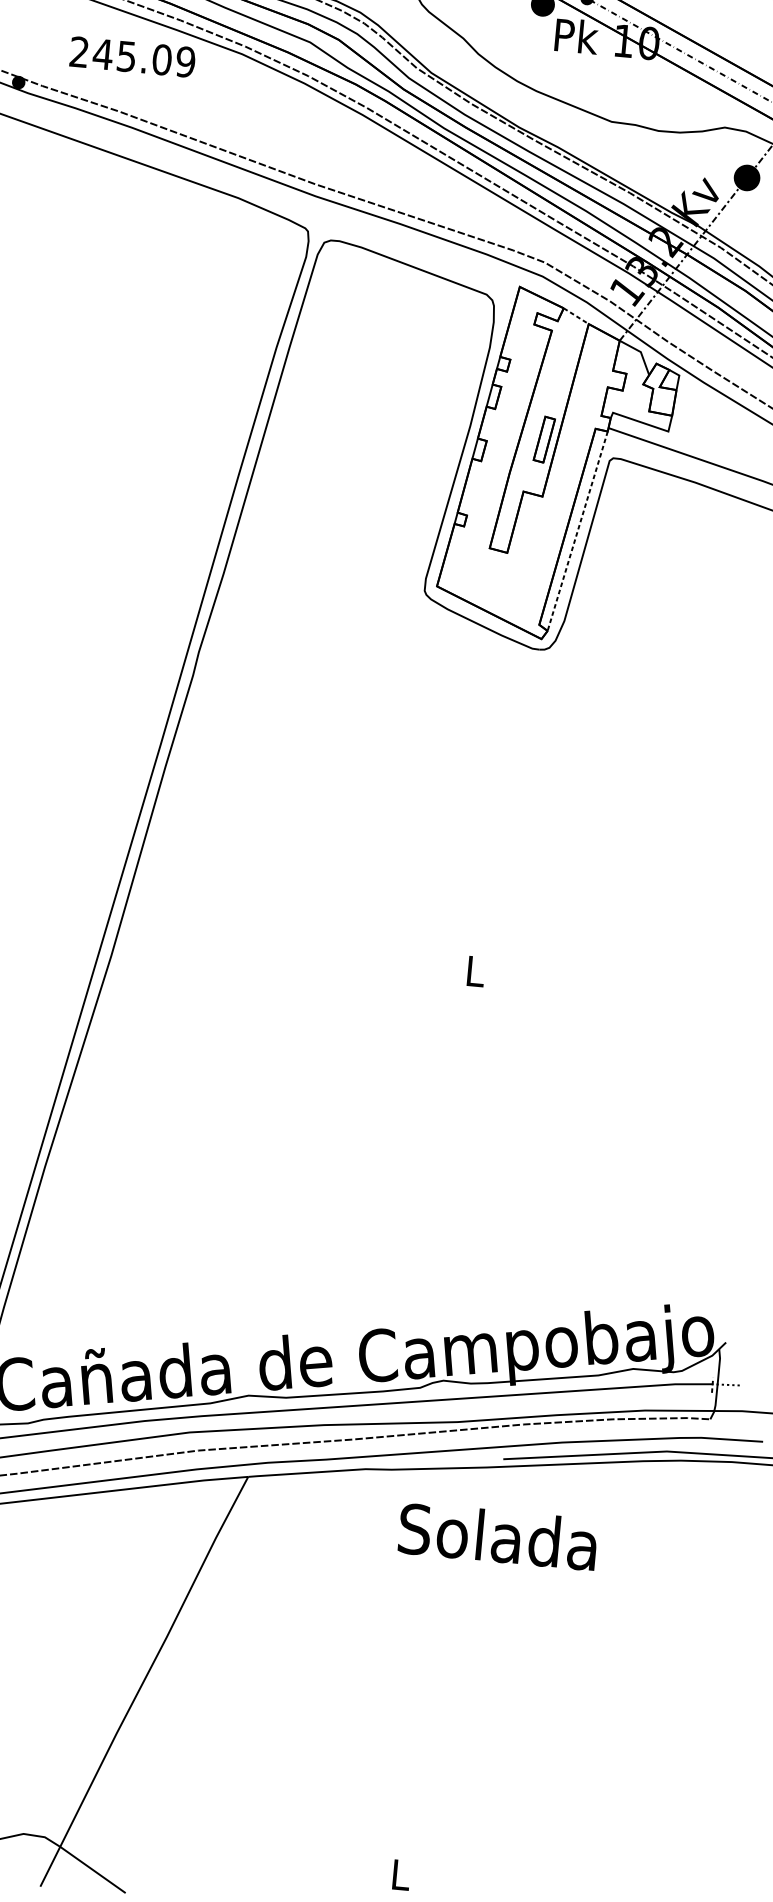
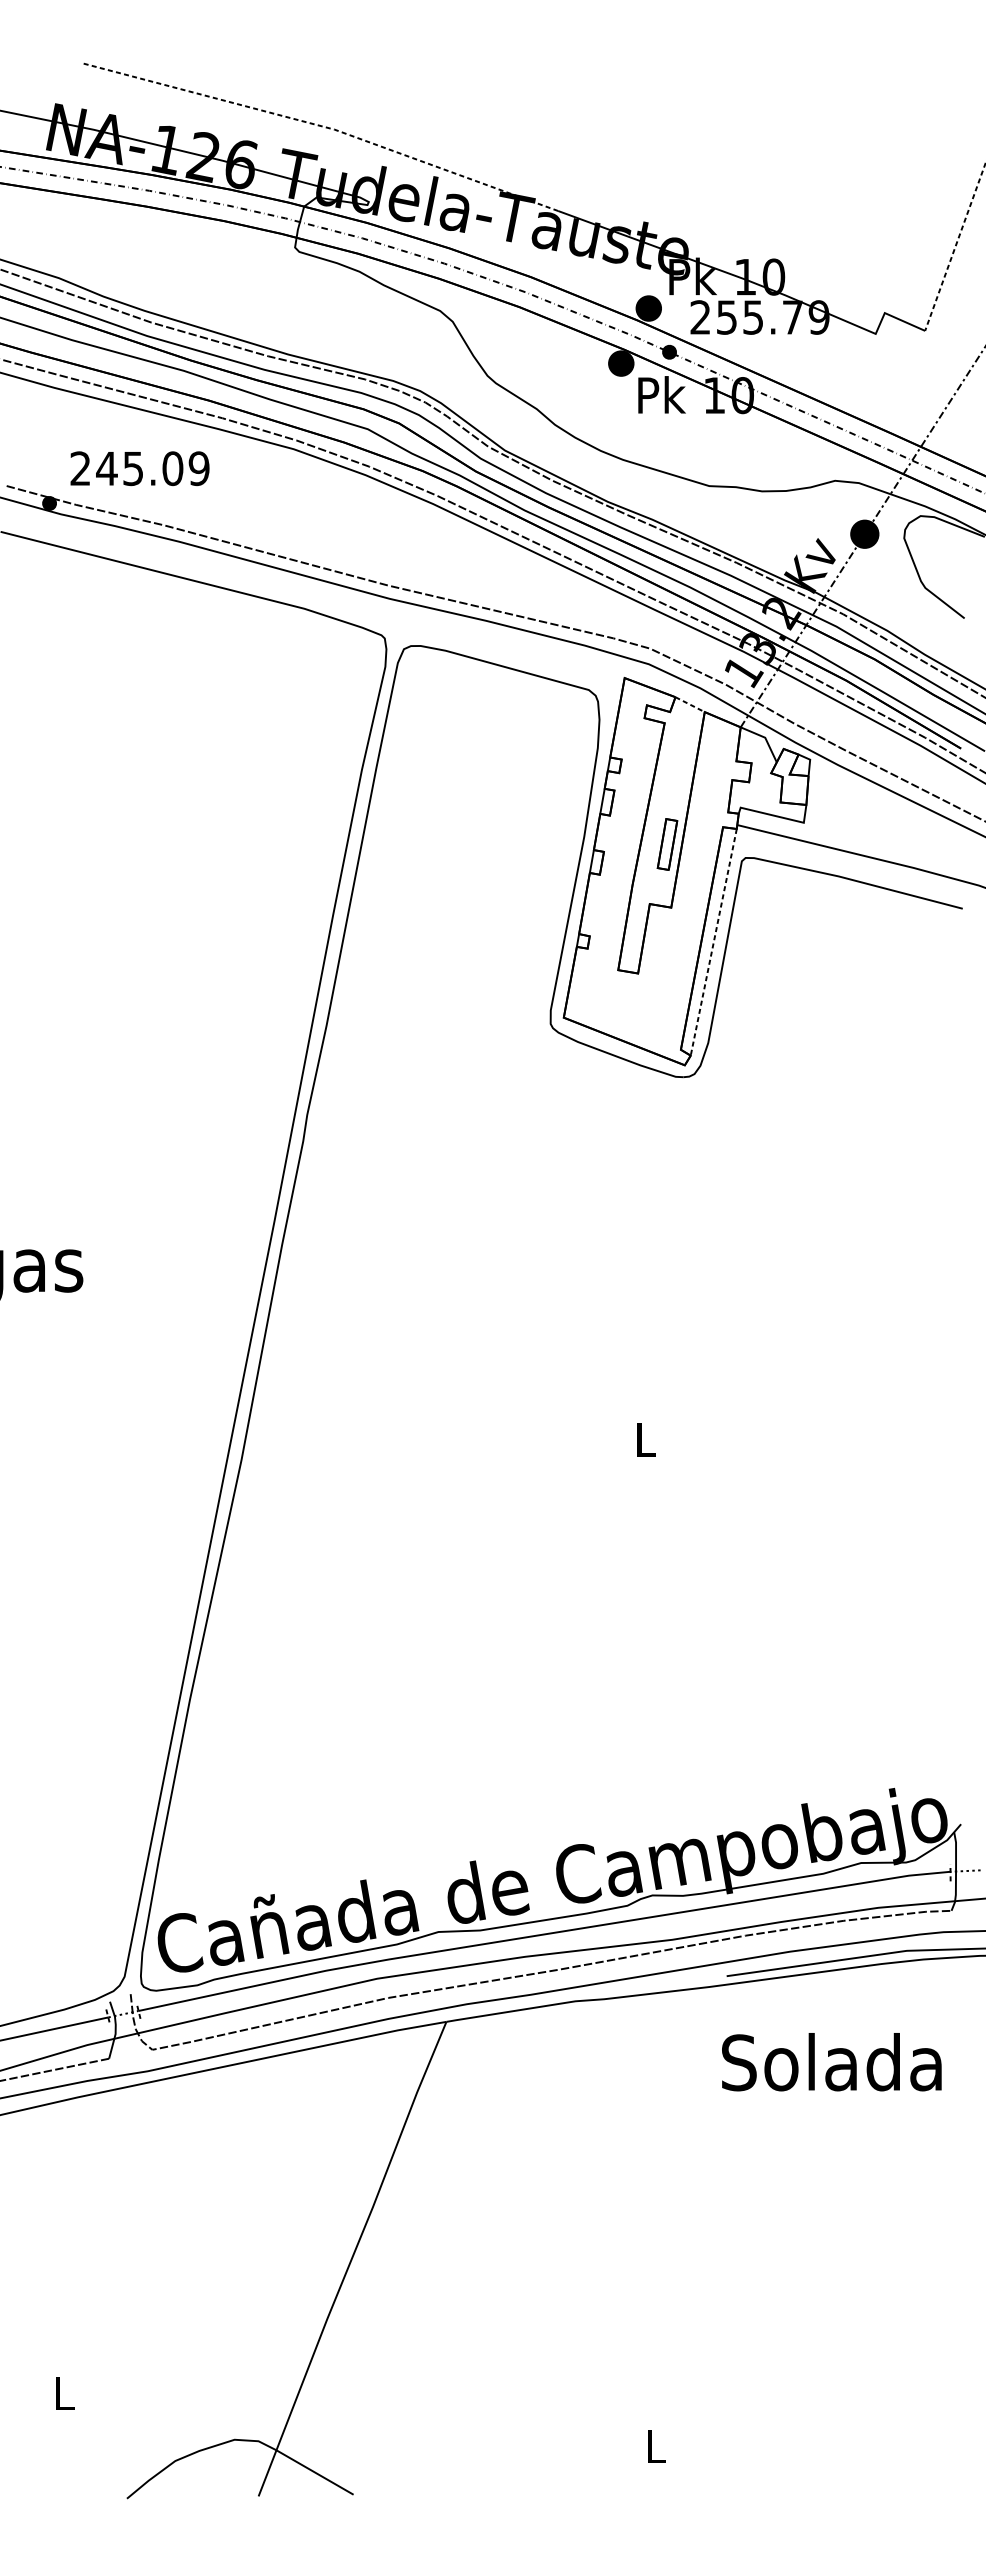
text: (132, 56) -> (139, 468), moved
text: (497, 1536) -> (831, 2062), moved

